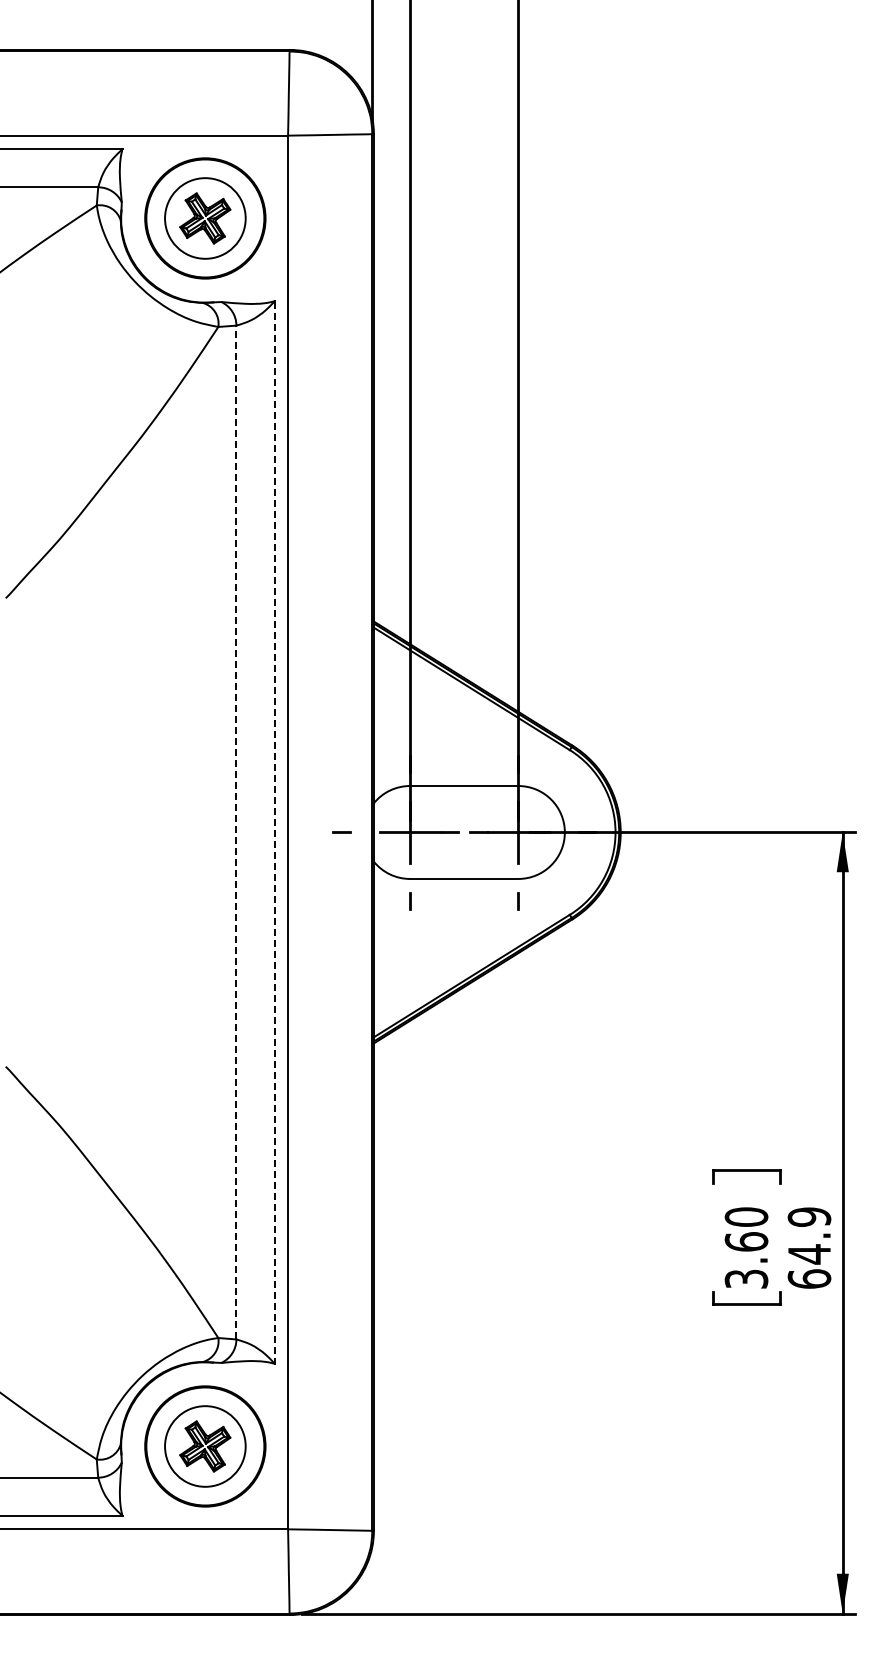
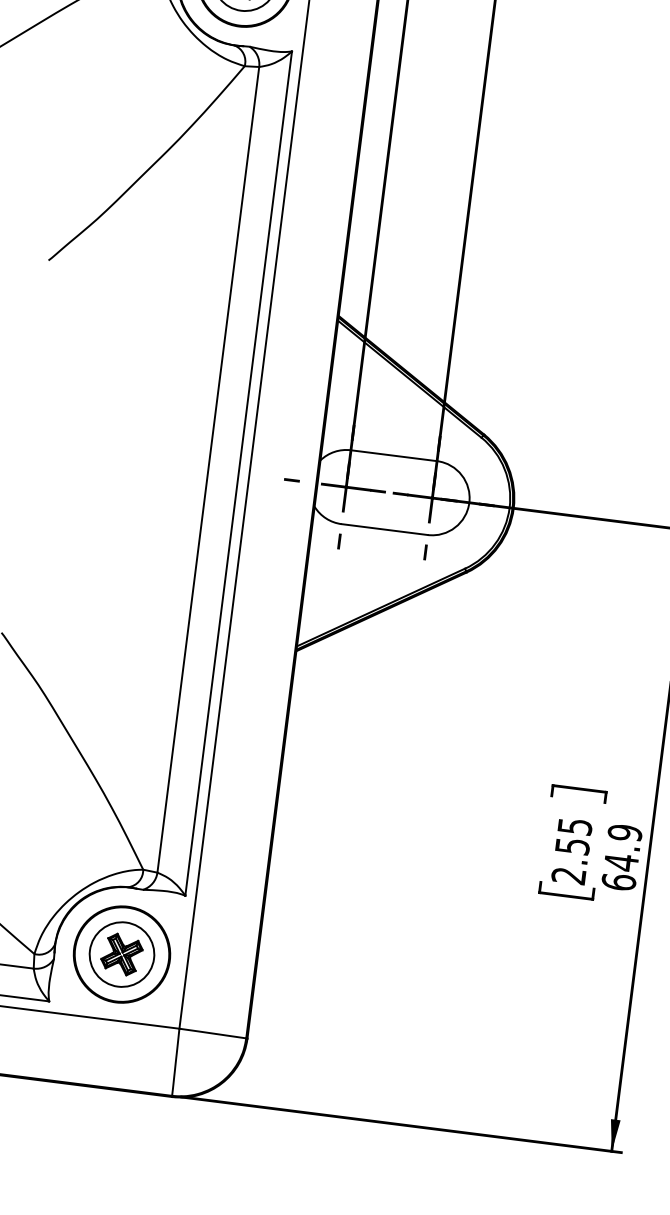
line: (236, 832) -> (208, 469), dashed -> solid
line: (274, 832) -> (238, 473), dashed -> solid
text: (746, 1247) -> (572, 850), 3.60 -> 2.55

